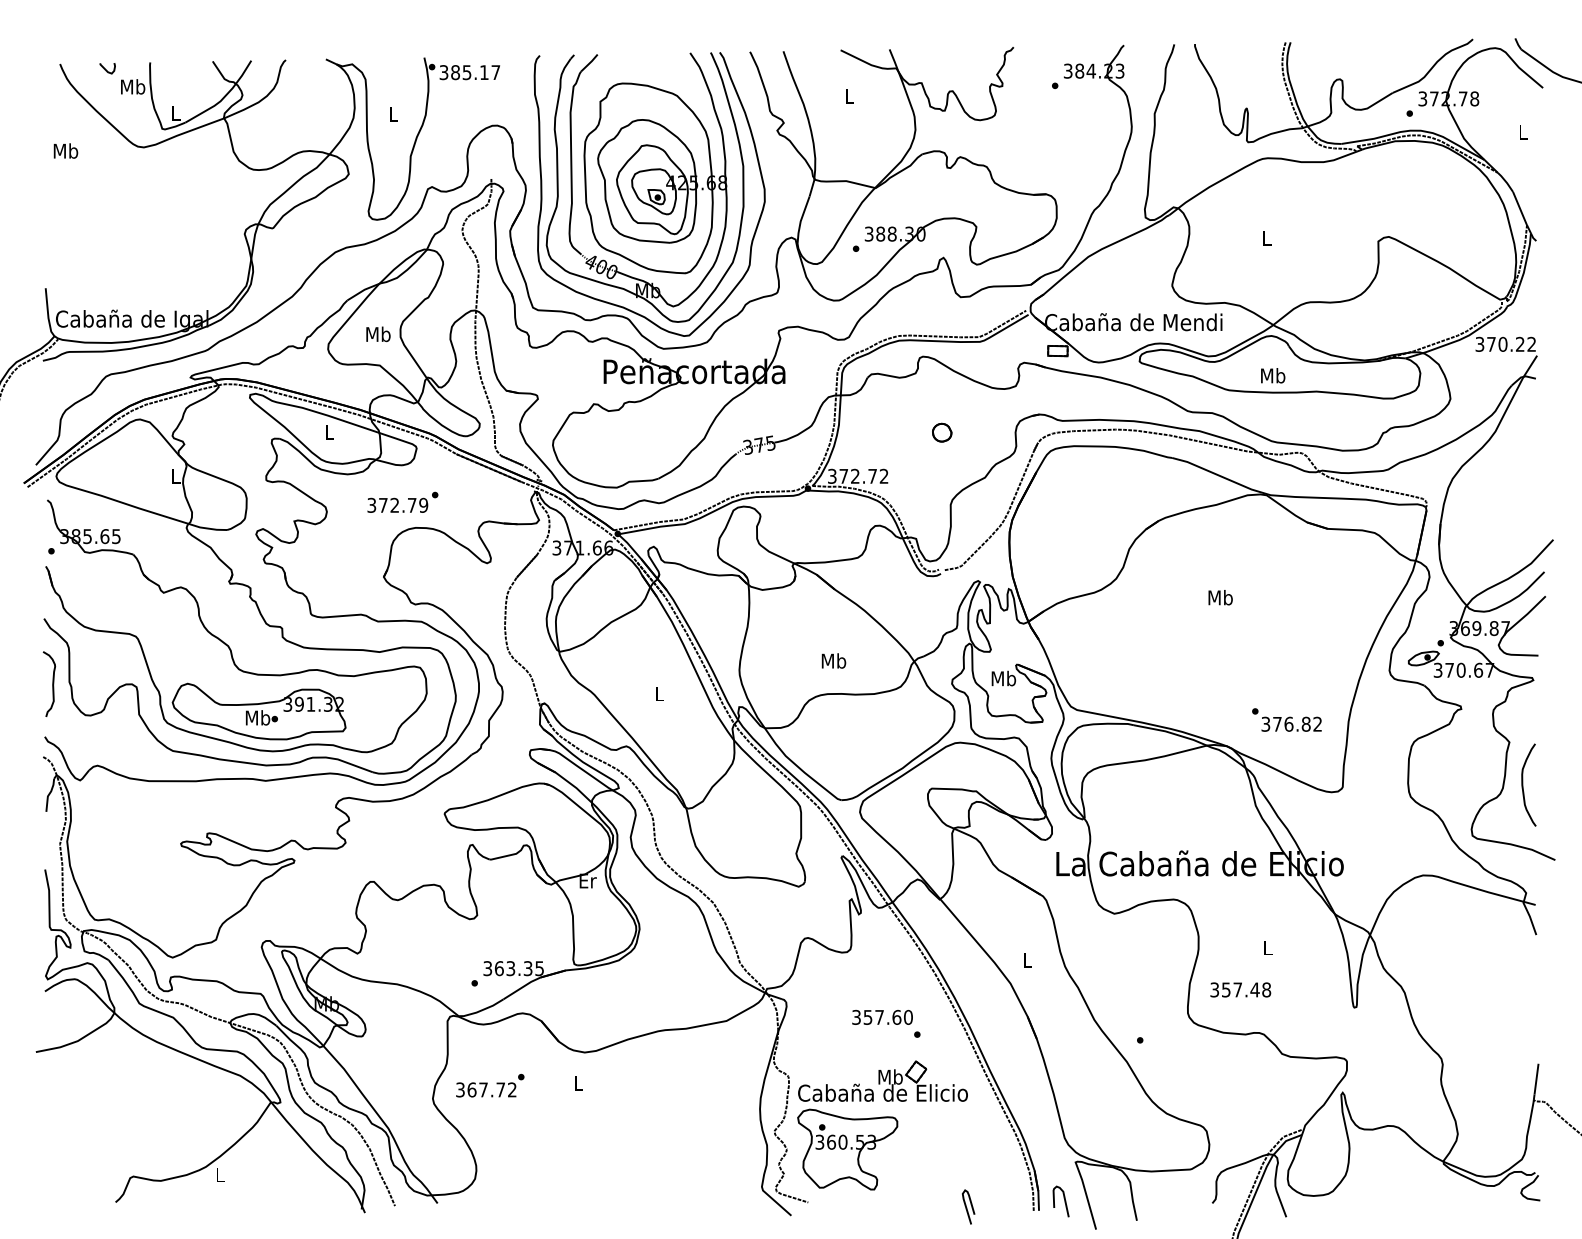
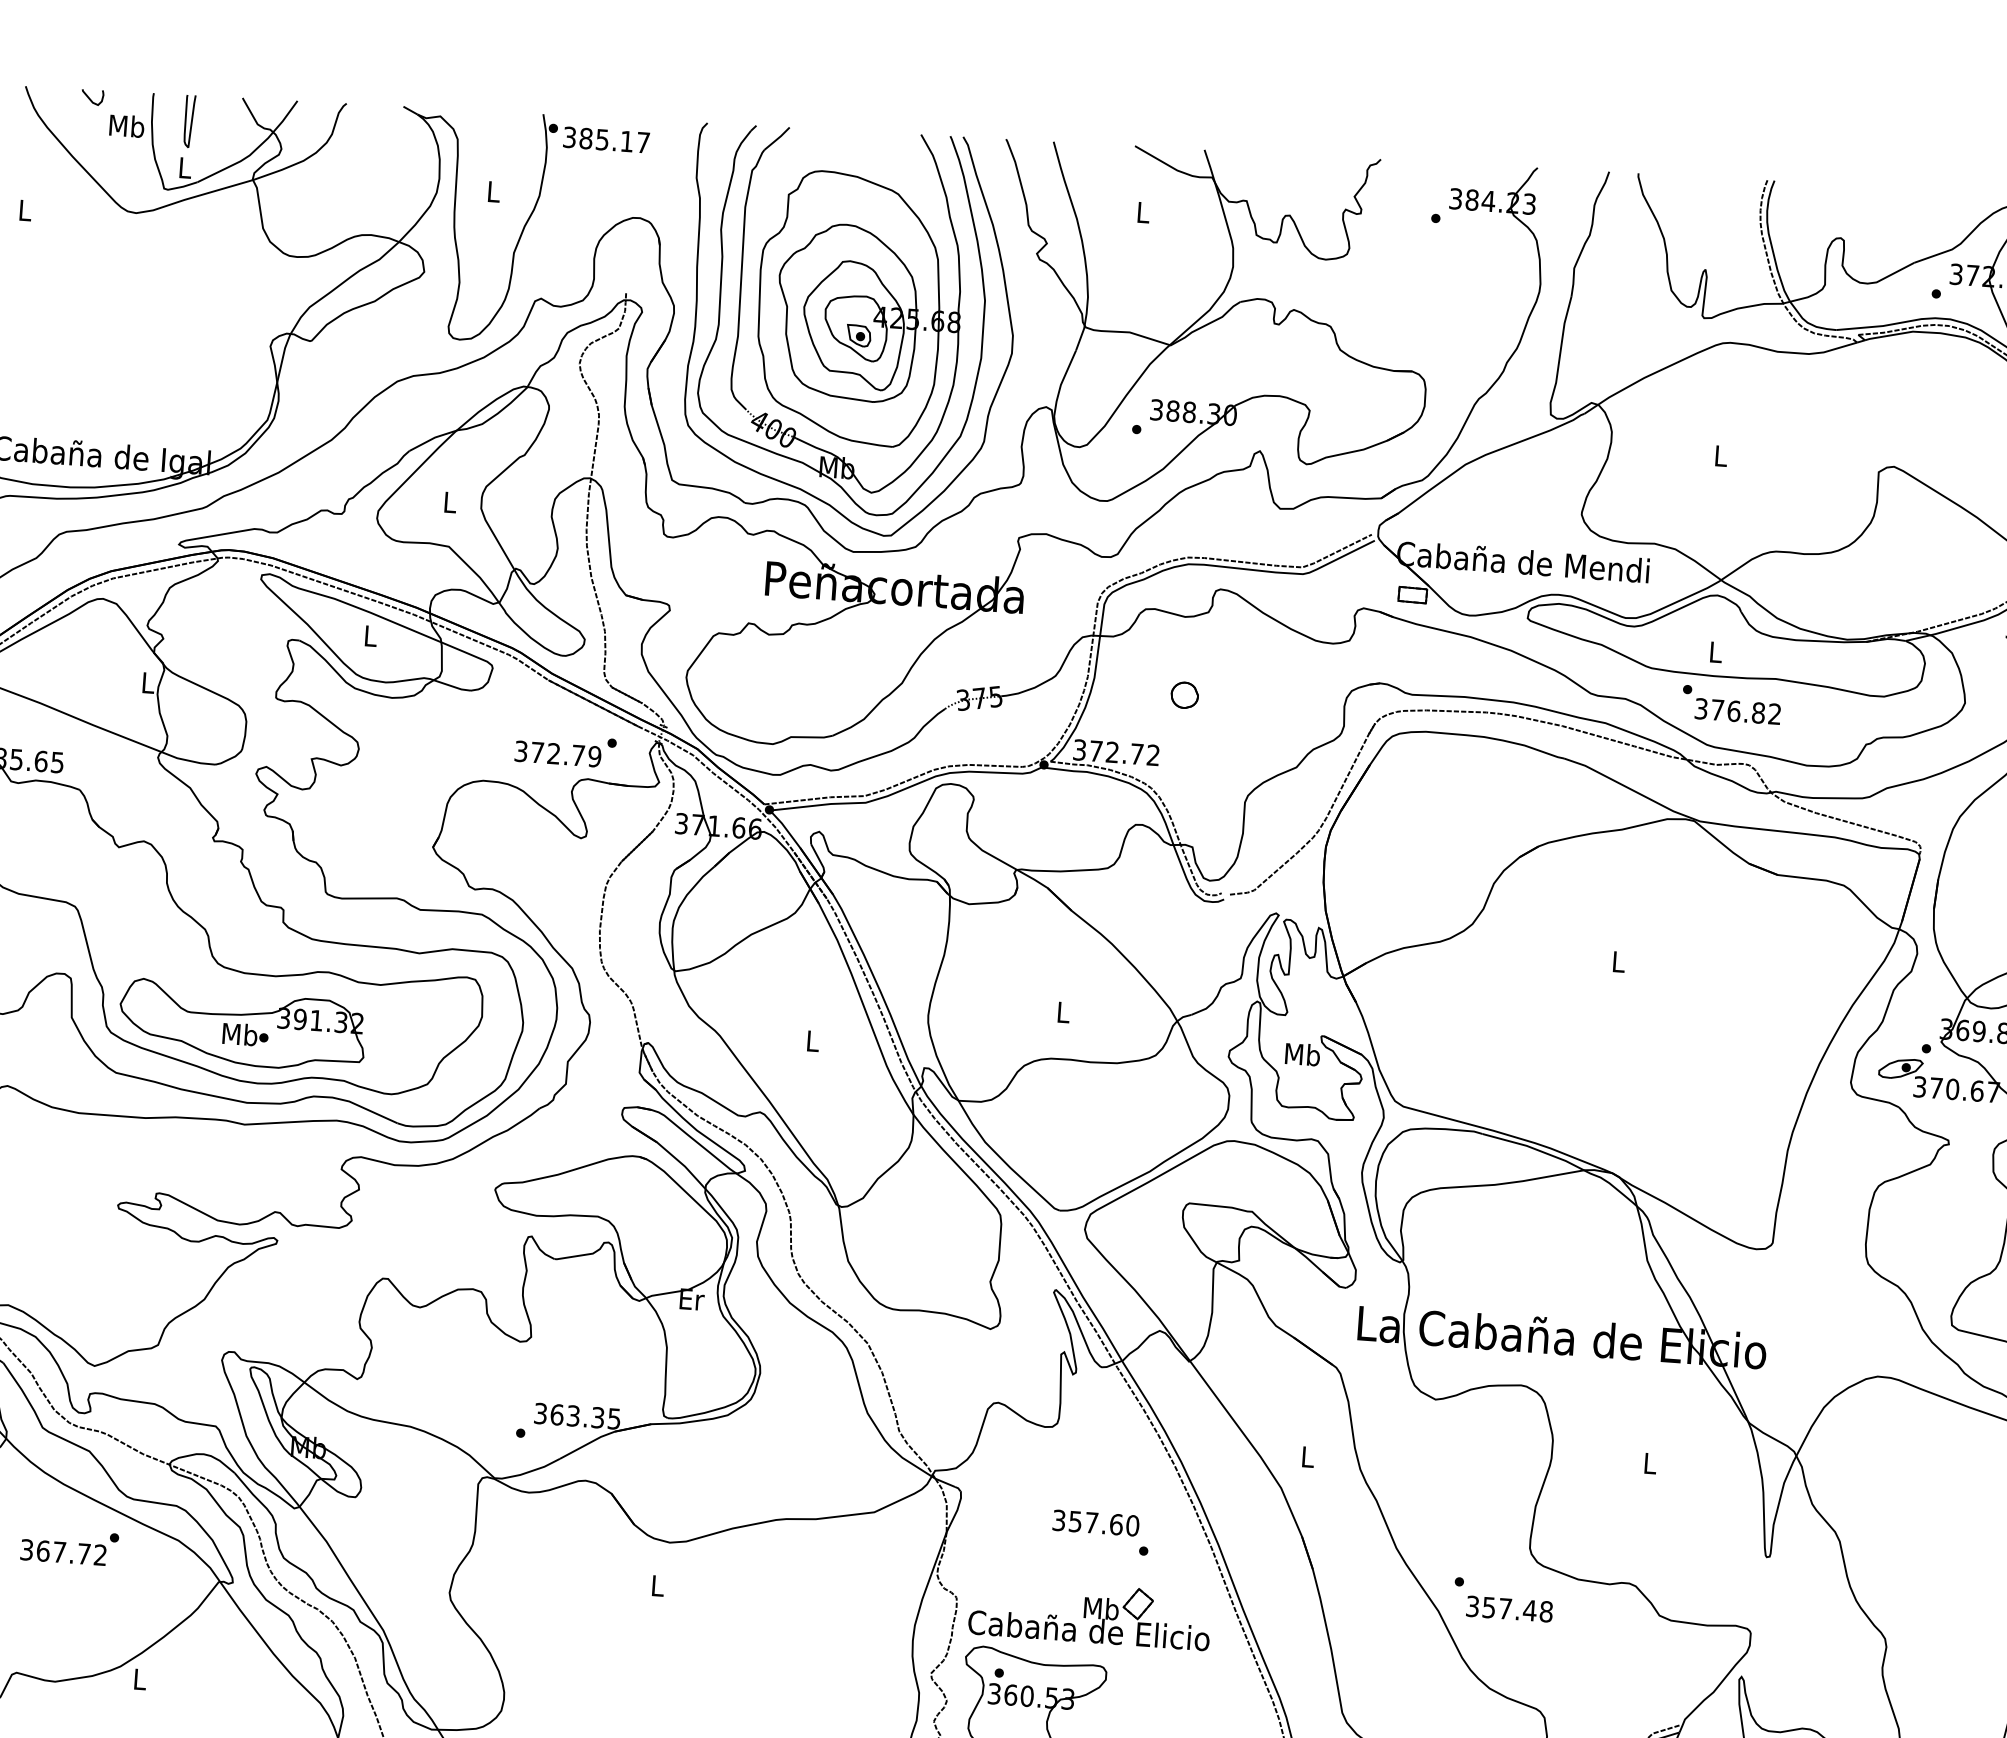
curve: (177, 80) -> (190, 121), added
text: (65, 150) -> (24, 209), Mb -> L
text: (378, 334) -> (450, 502), Mb -> L
text: (1273, 375) -> (1716, 651), Mb -> L
part: (942, 432) -> (1185, 695), moved
text: (402, 501) -> (565, 749), moved
text: (1220, 597) -> (1618, 961), Mb -> L
text: (833, 660) -> (1062, 1011), Mb -> L
text: (1286, 719) -> (1731, 704), moved
text: (1240, 989) -> (1509, 1608), moved
text: (490, 1085) -> (69, 1546), moved

